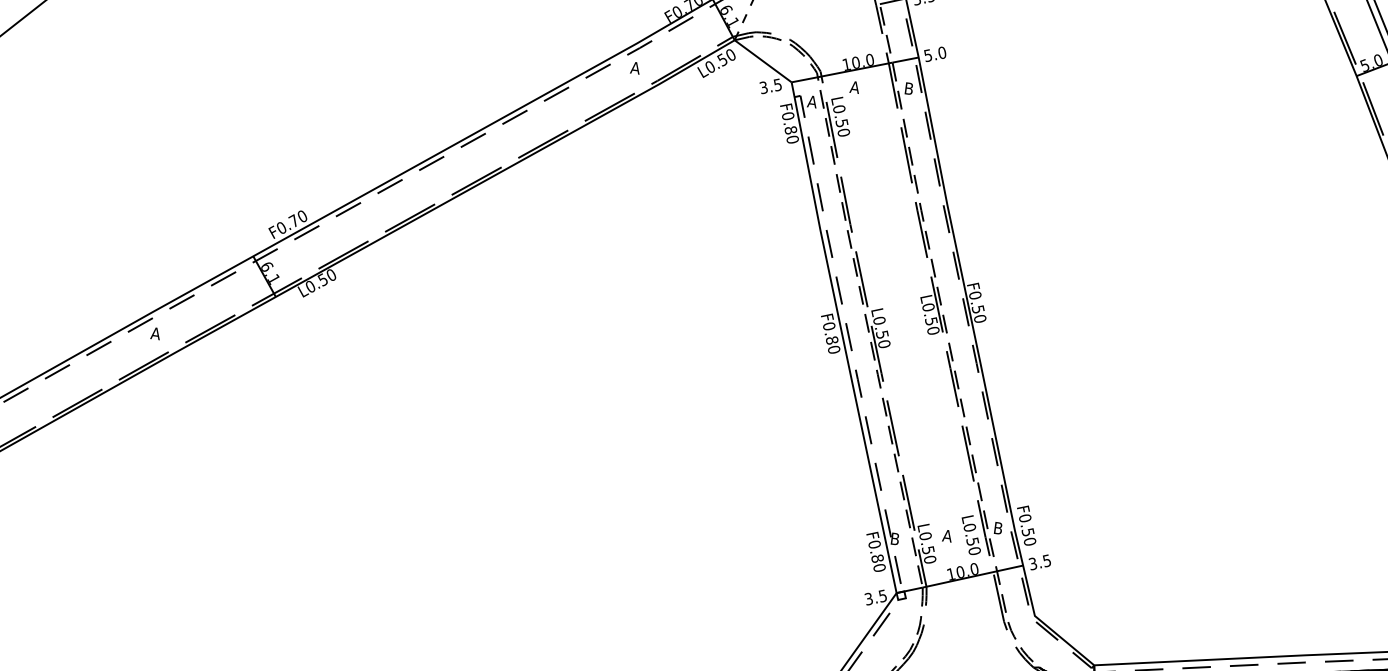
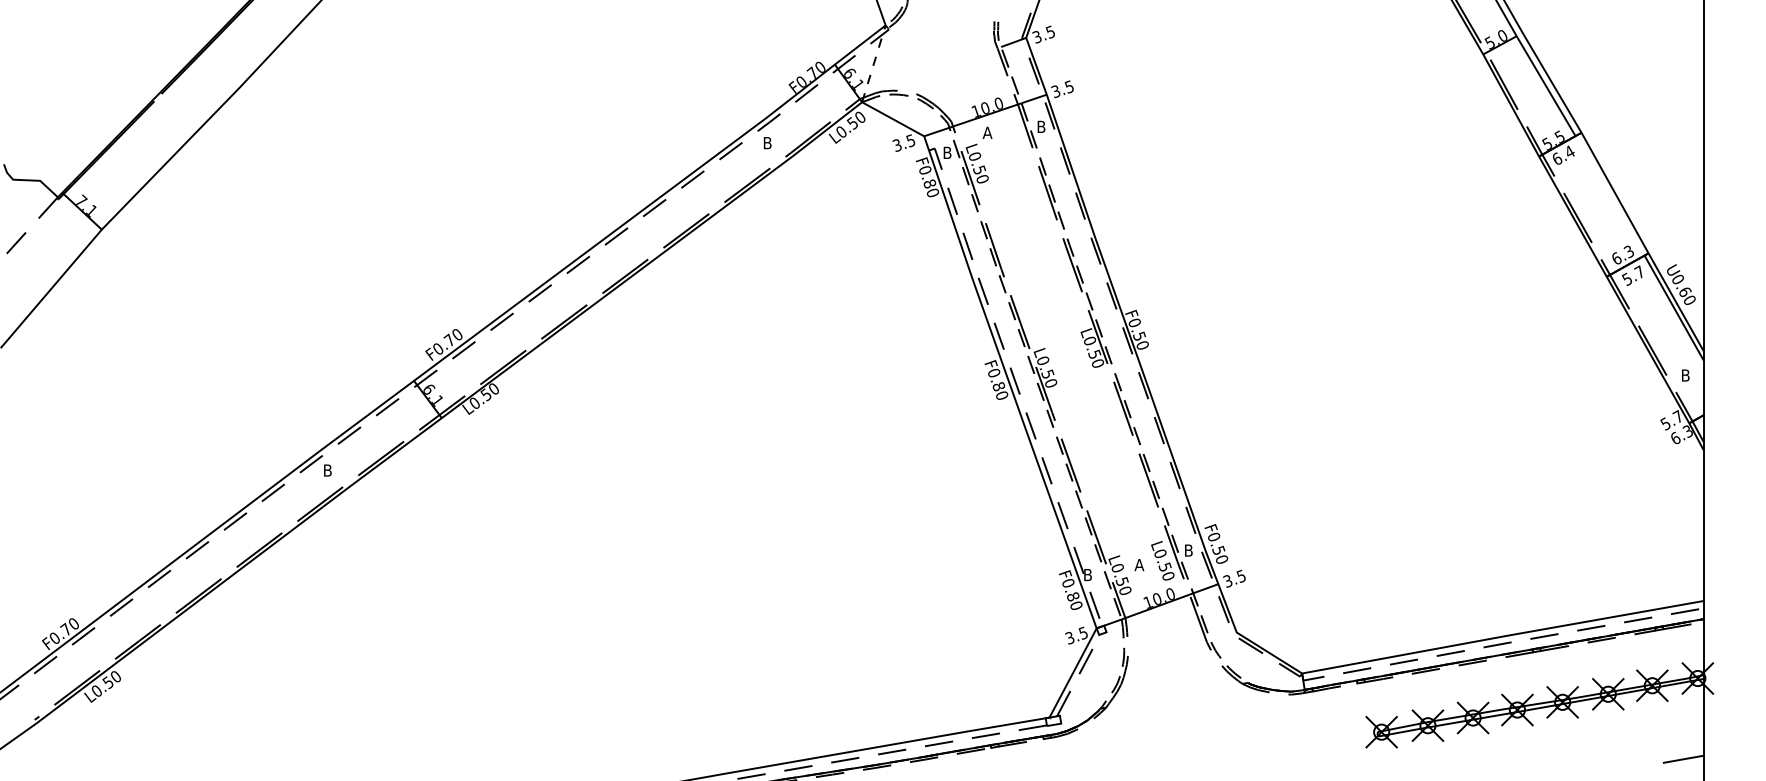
text: (935, 53) -> (1062, 88), 5.0 -> 3.5
text: (635, 68) -> (767, 143), A -> B
text: (812, 101) -> (947, 152), A -> B
text: (155, 333) -> (327, 470), A -> B

